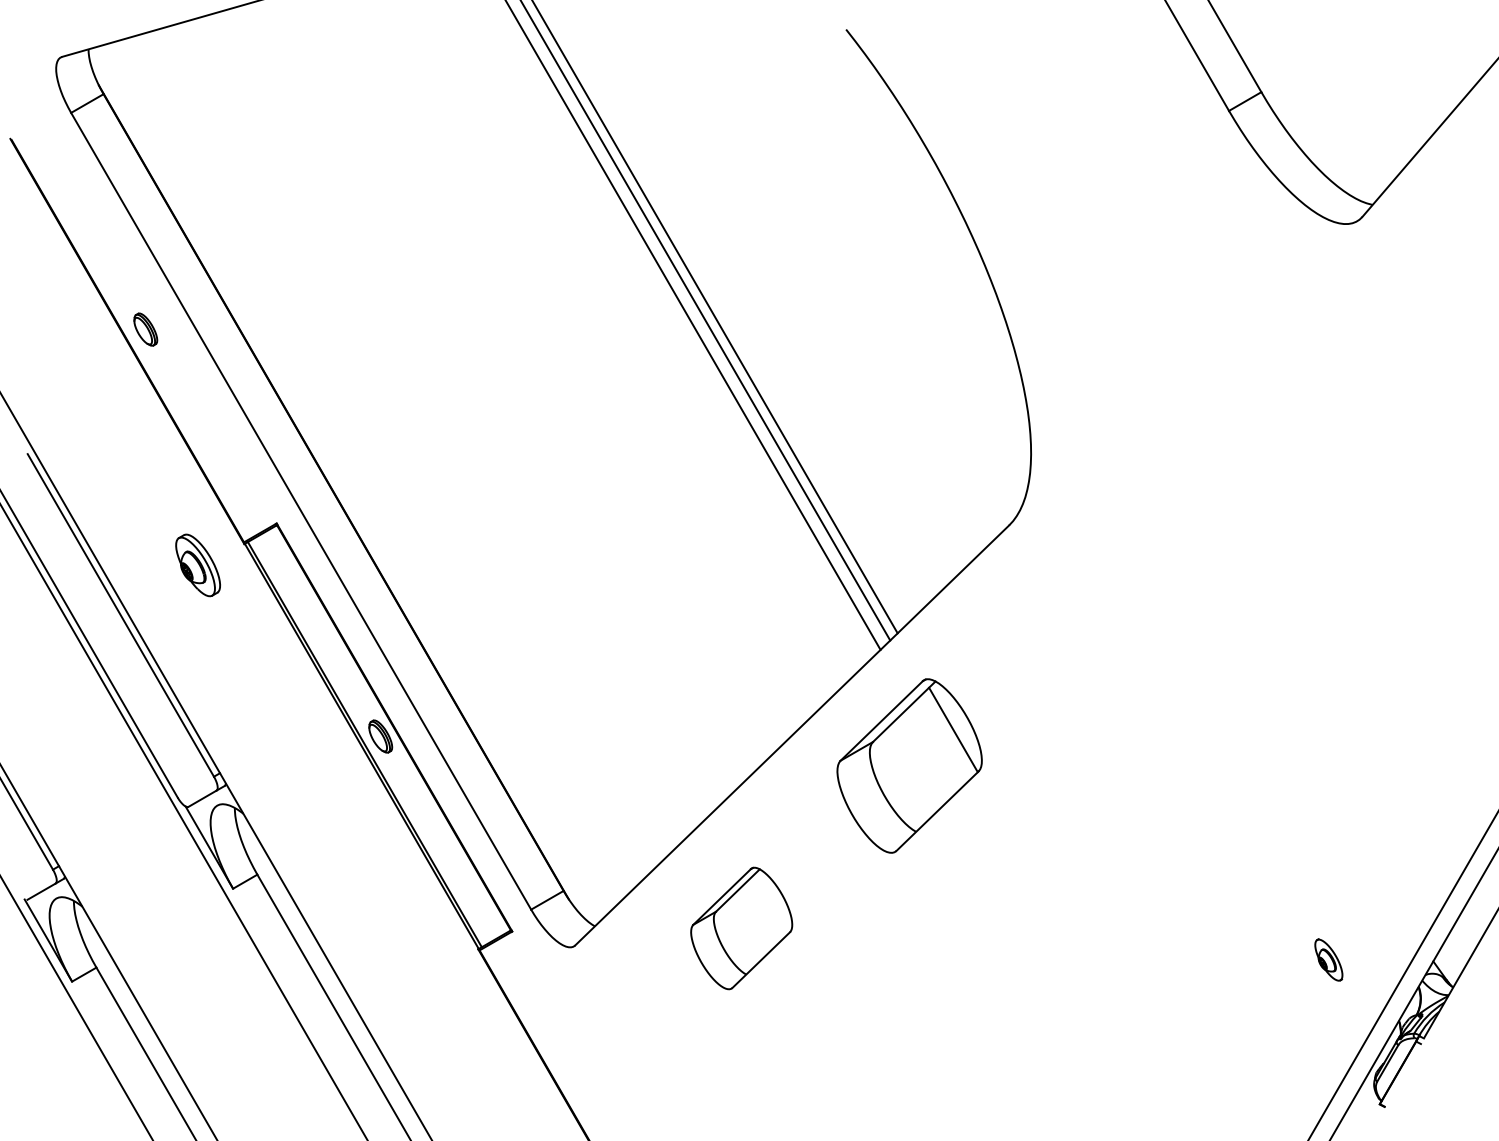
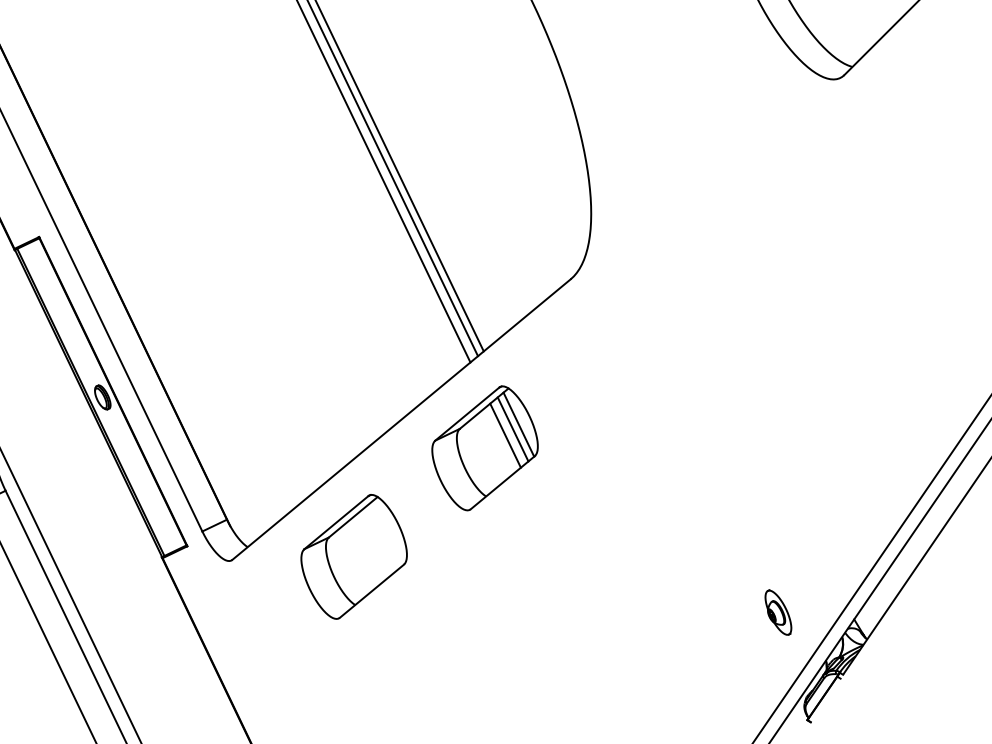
line: (945, 736) -> (512, 428), added
line: (935, 746) -> (504, 435), added
part: (741, 928) -> (353, 556), size x1.43
part: (1328, 959) -> (778, 612), size x1.43

